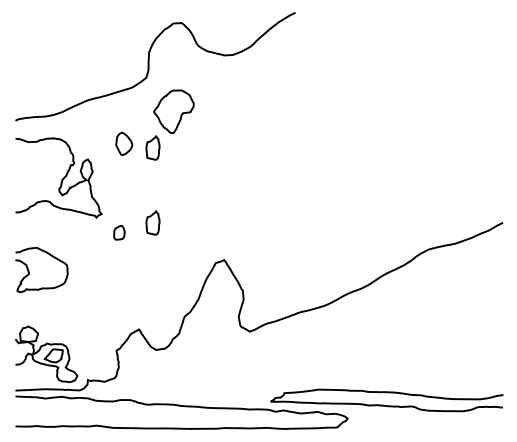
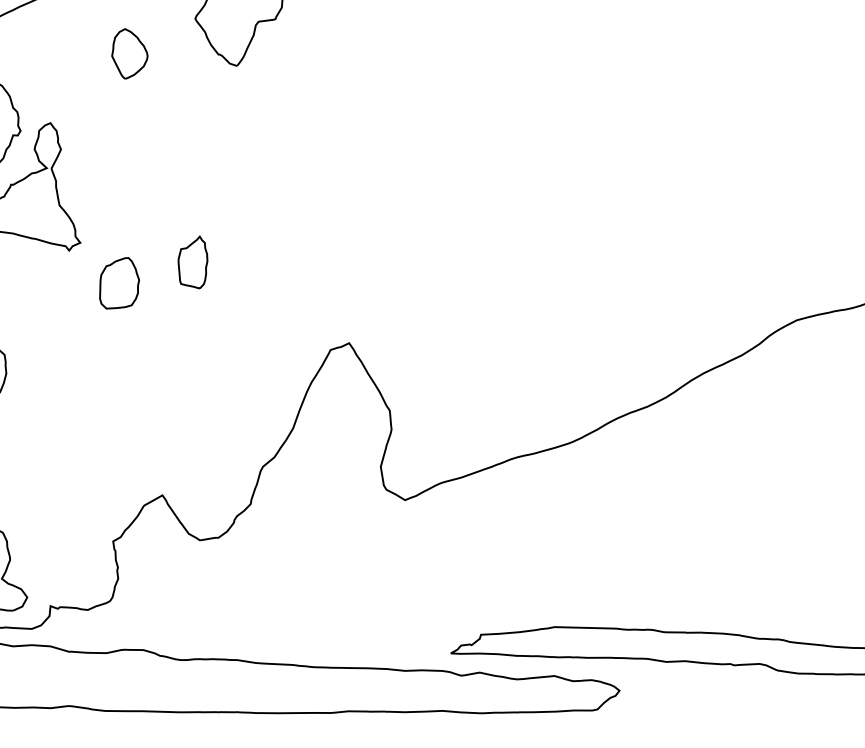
part: (124, 143) -> (130, 52), moved
part: (152, 147) -> (191, 96), removed
part: (119, 232) -> (119, 282), size x1.67

